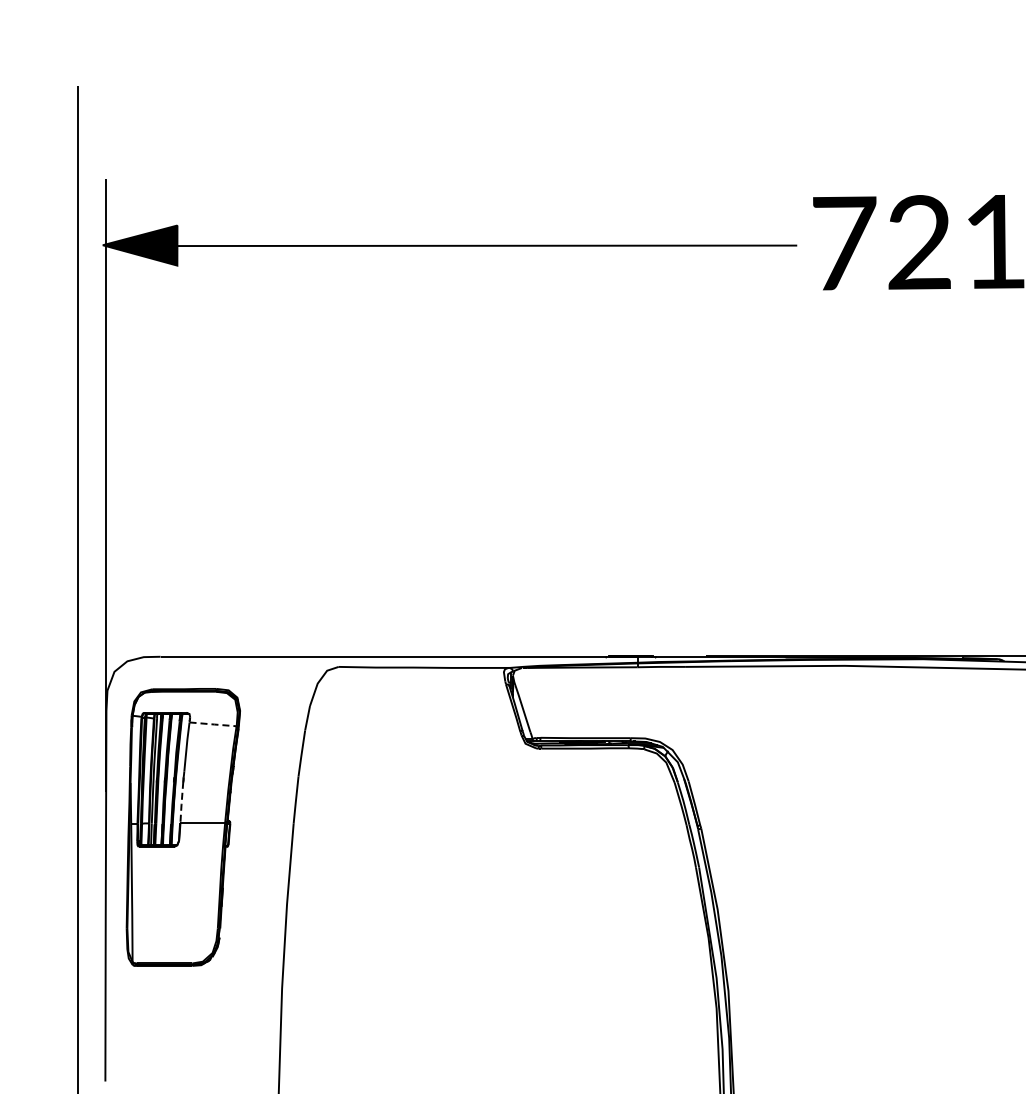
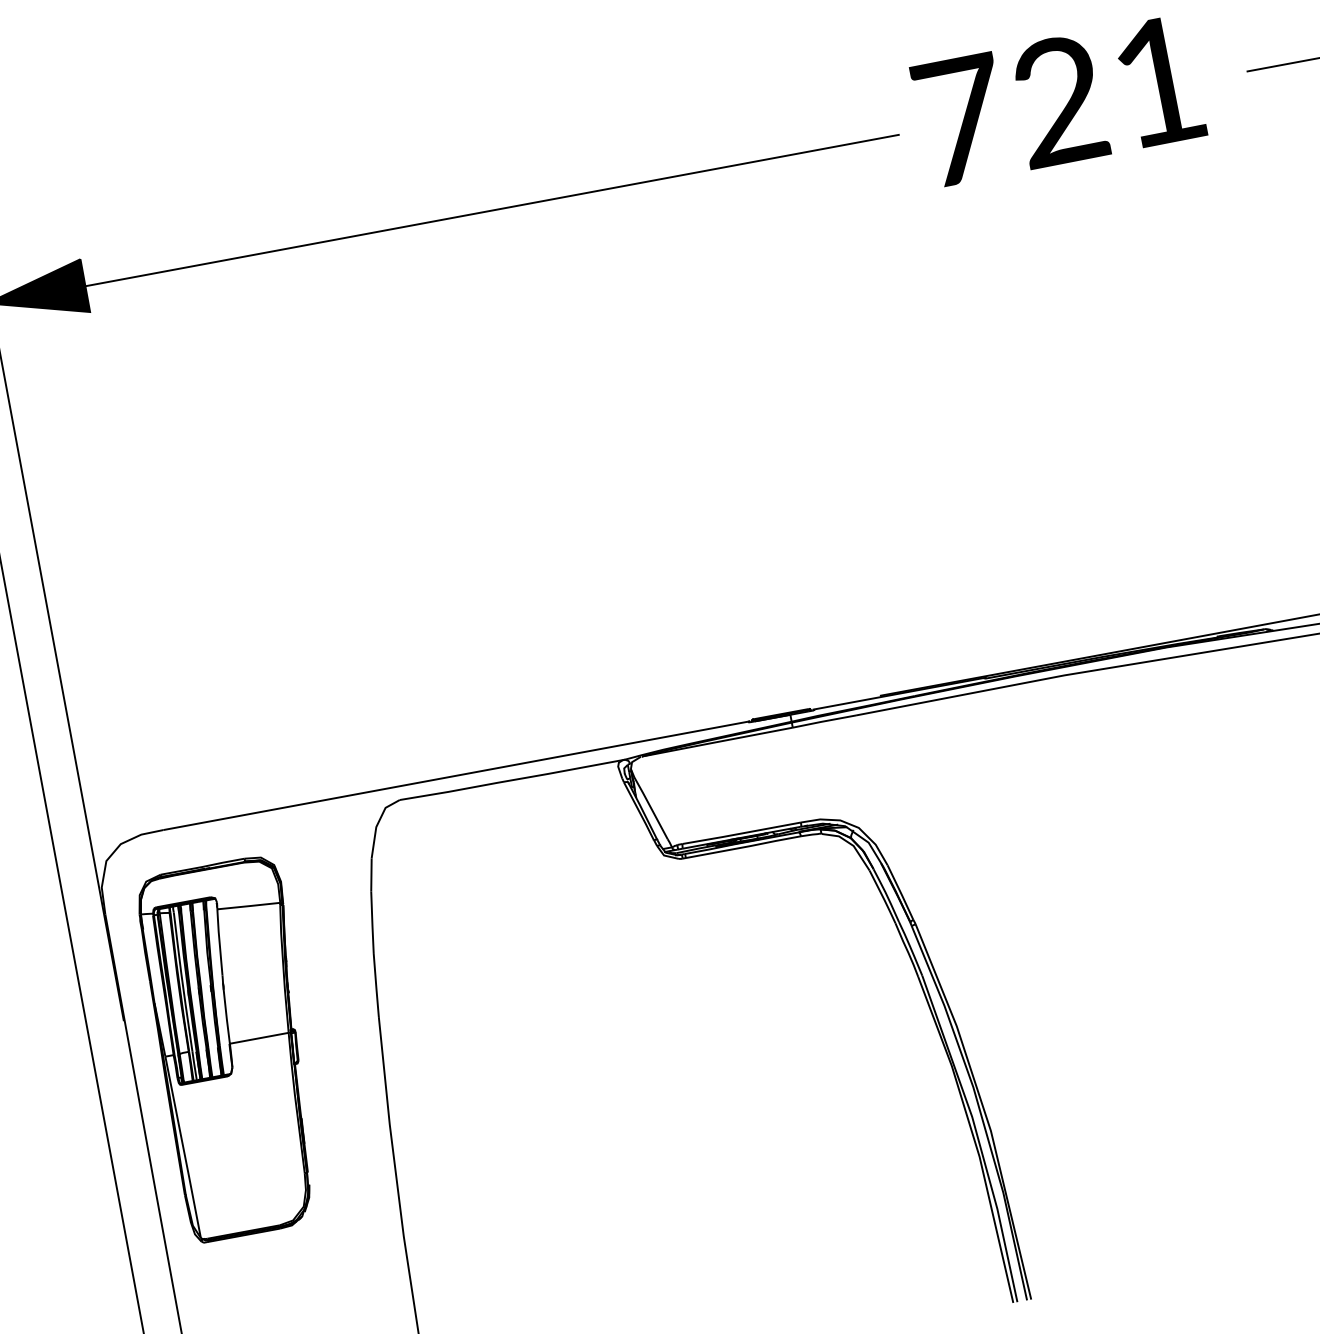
line: (213, 724) -> (249, 906), dashed -> solid
line: (181, 802) -> (226, 1016), dashed -> solid

